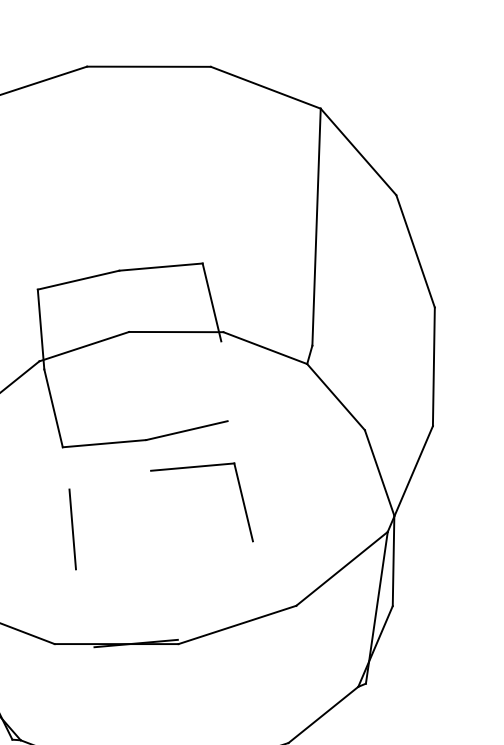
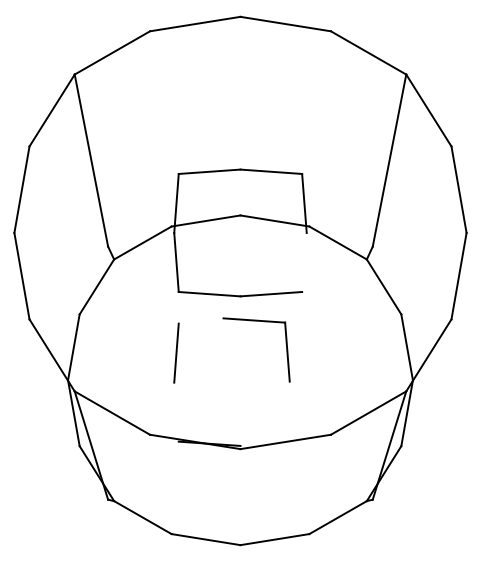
part: (195, 467) -> (256, 321), moved

